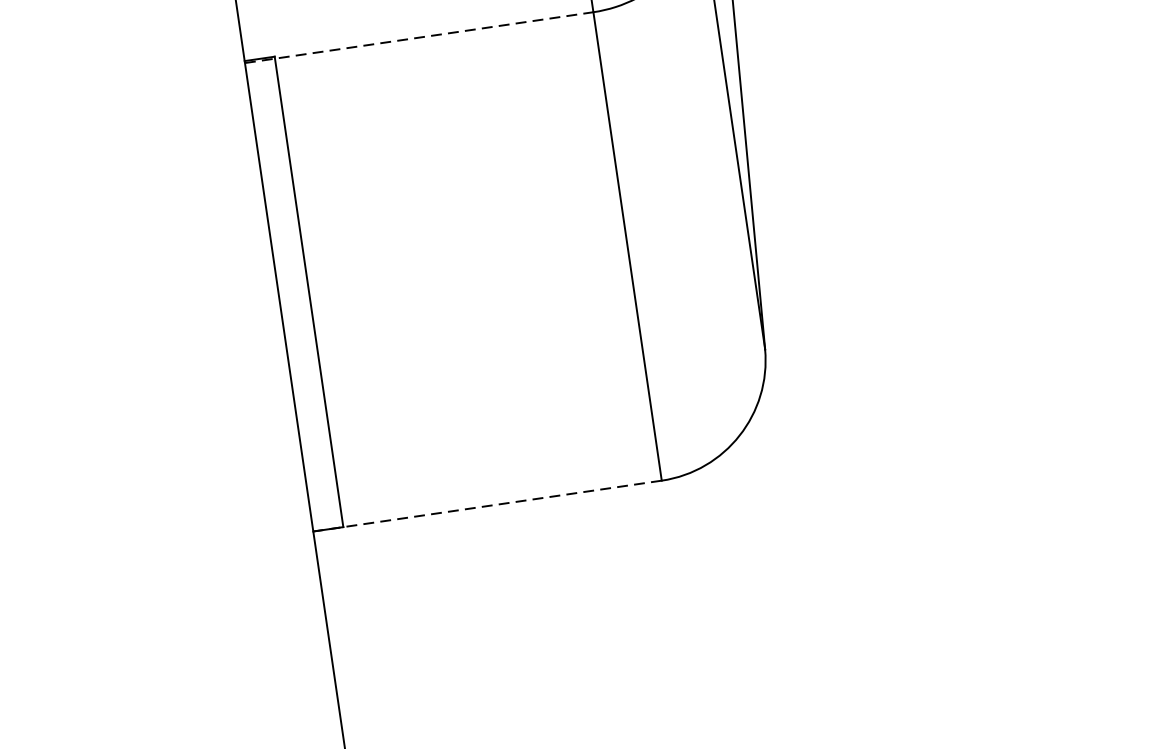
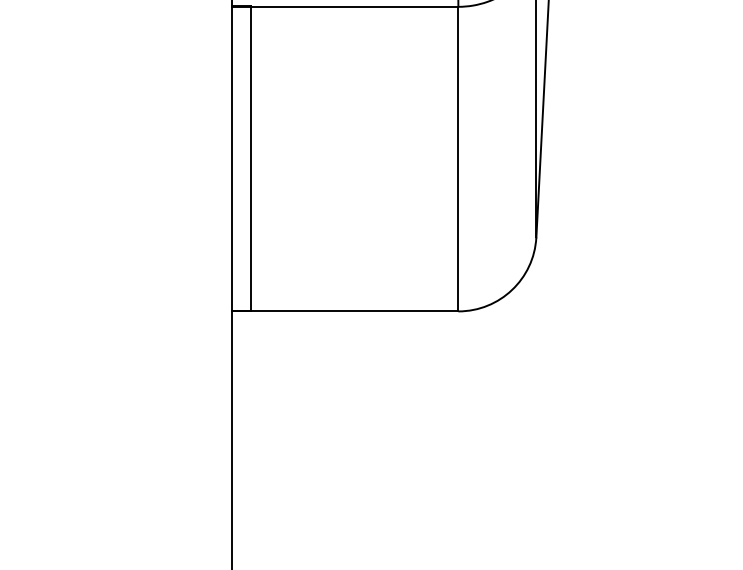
line: (419, 37) -> (345, 6), dashed -> solid
line: (486, 506) -> (344, 311), dashed -> solid

